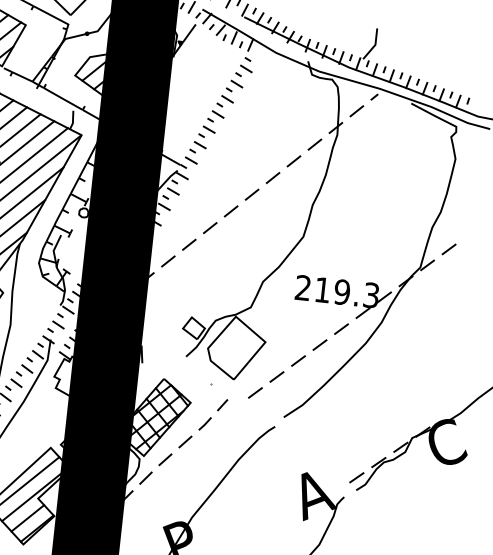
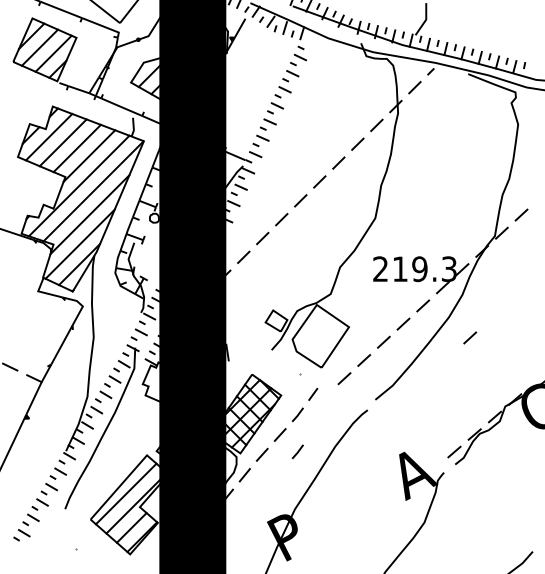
line: (385, 365) -> (470, 337), added
line: (200, 460) -> (297, 451), added

